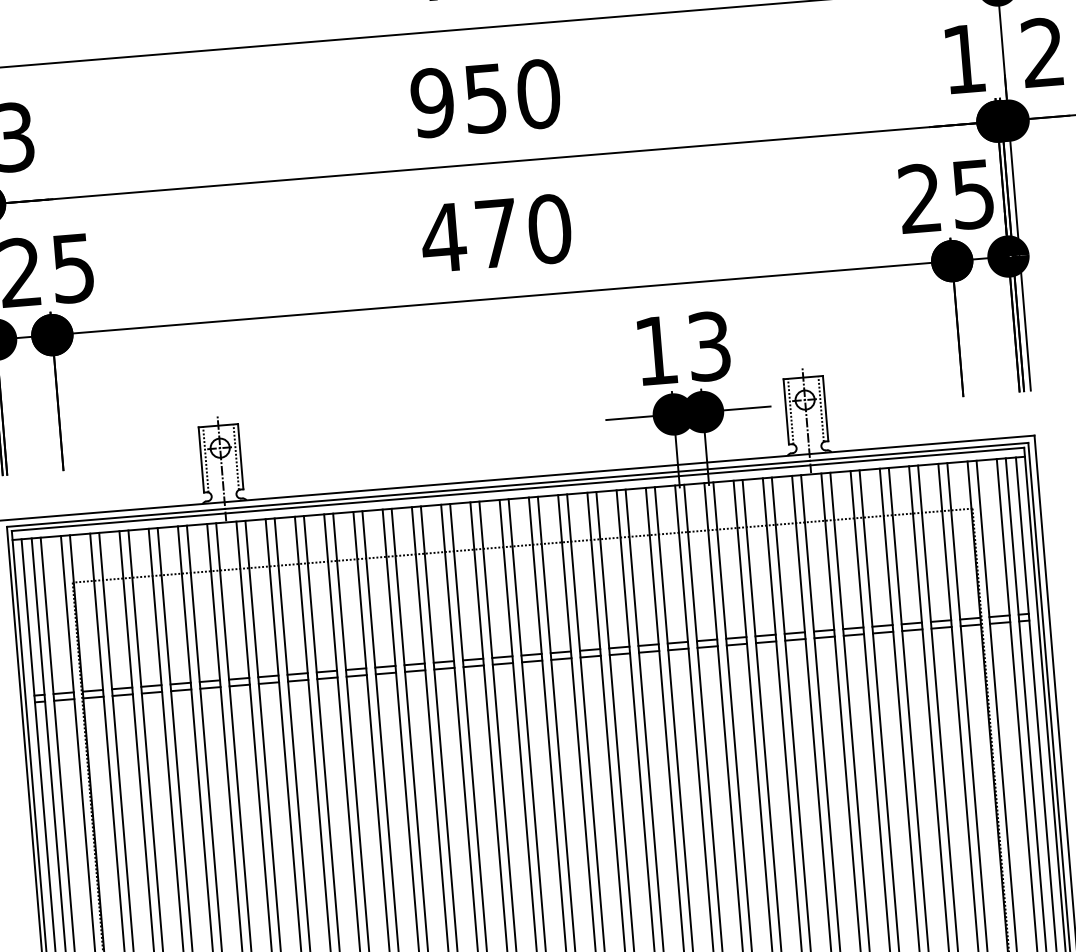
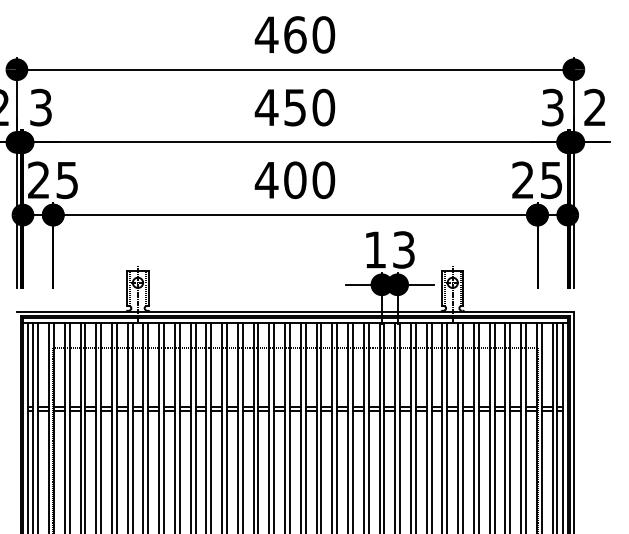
text: (963, 58) -> (552, 107), 1 -> 3
text: (432, 102) -> (266, 107), 950 -> 450
text: (497, 233) -> (295, 180), 470 -> 400

